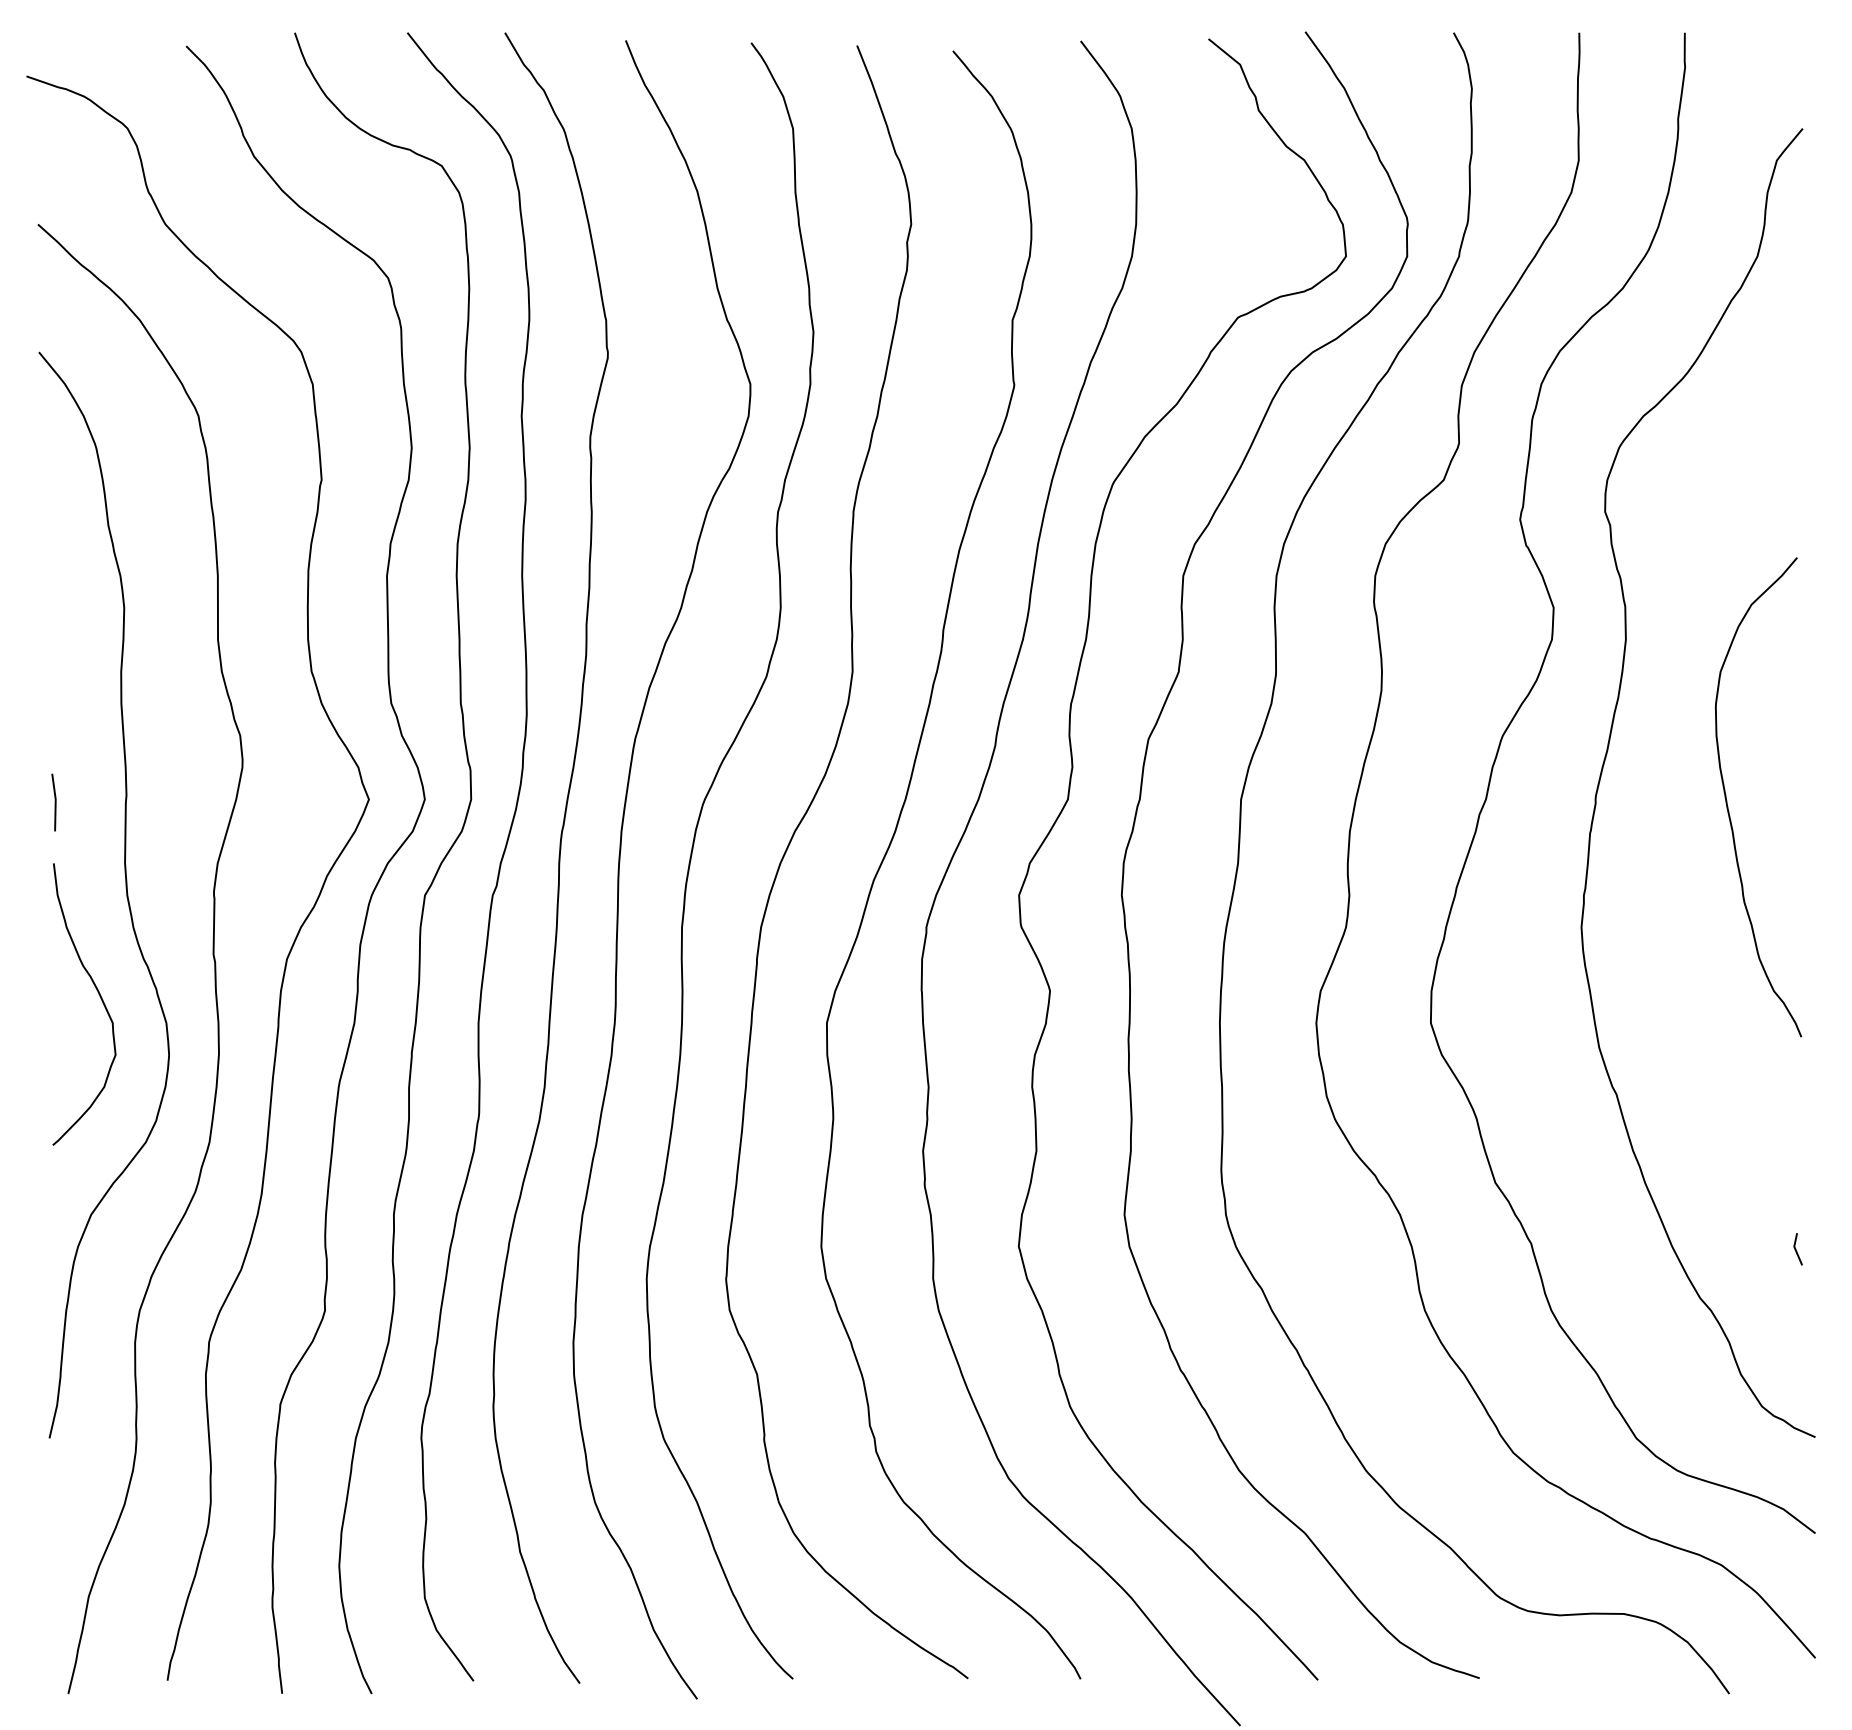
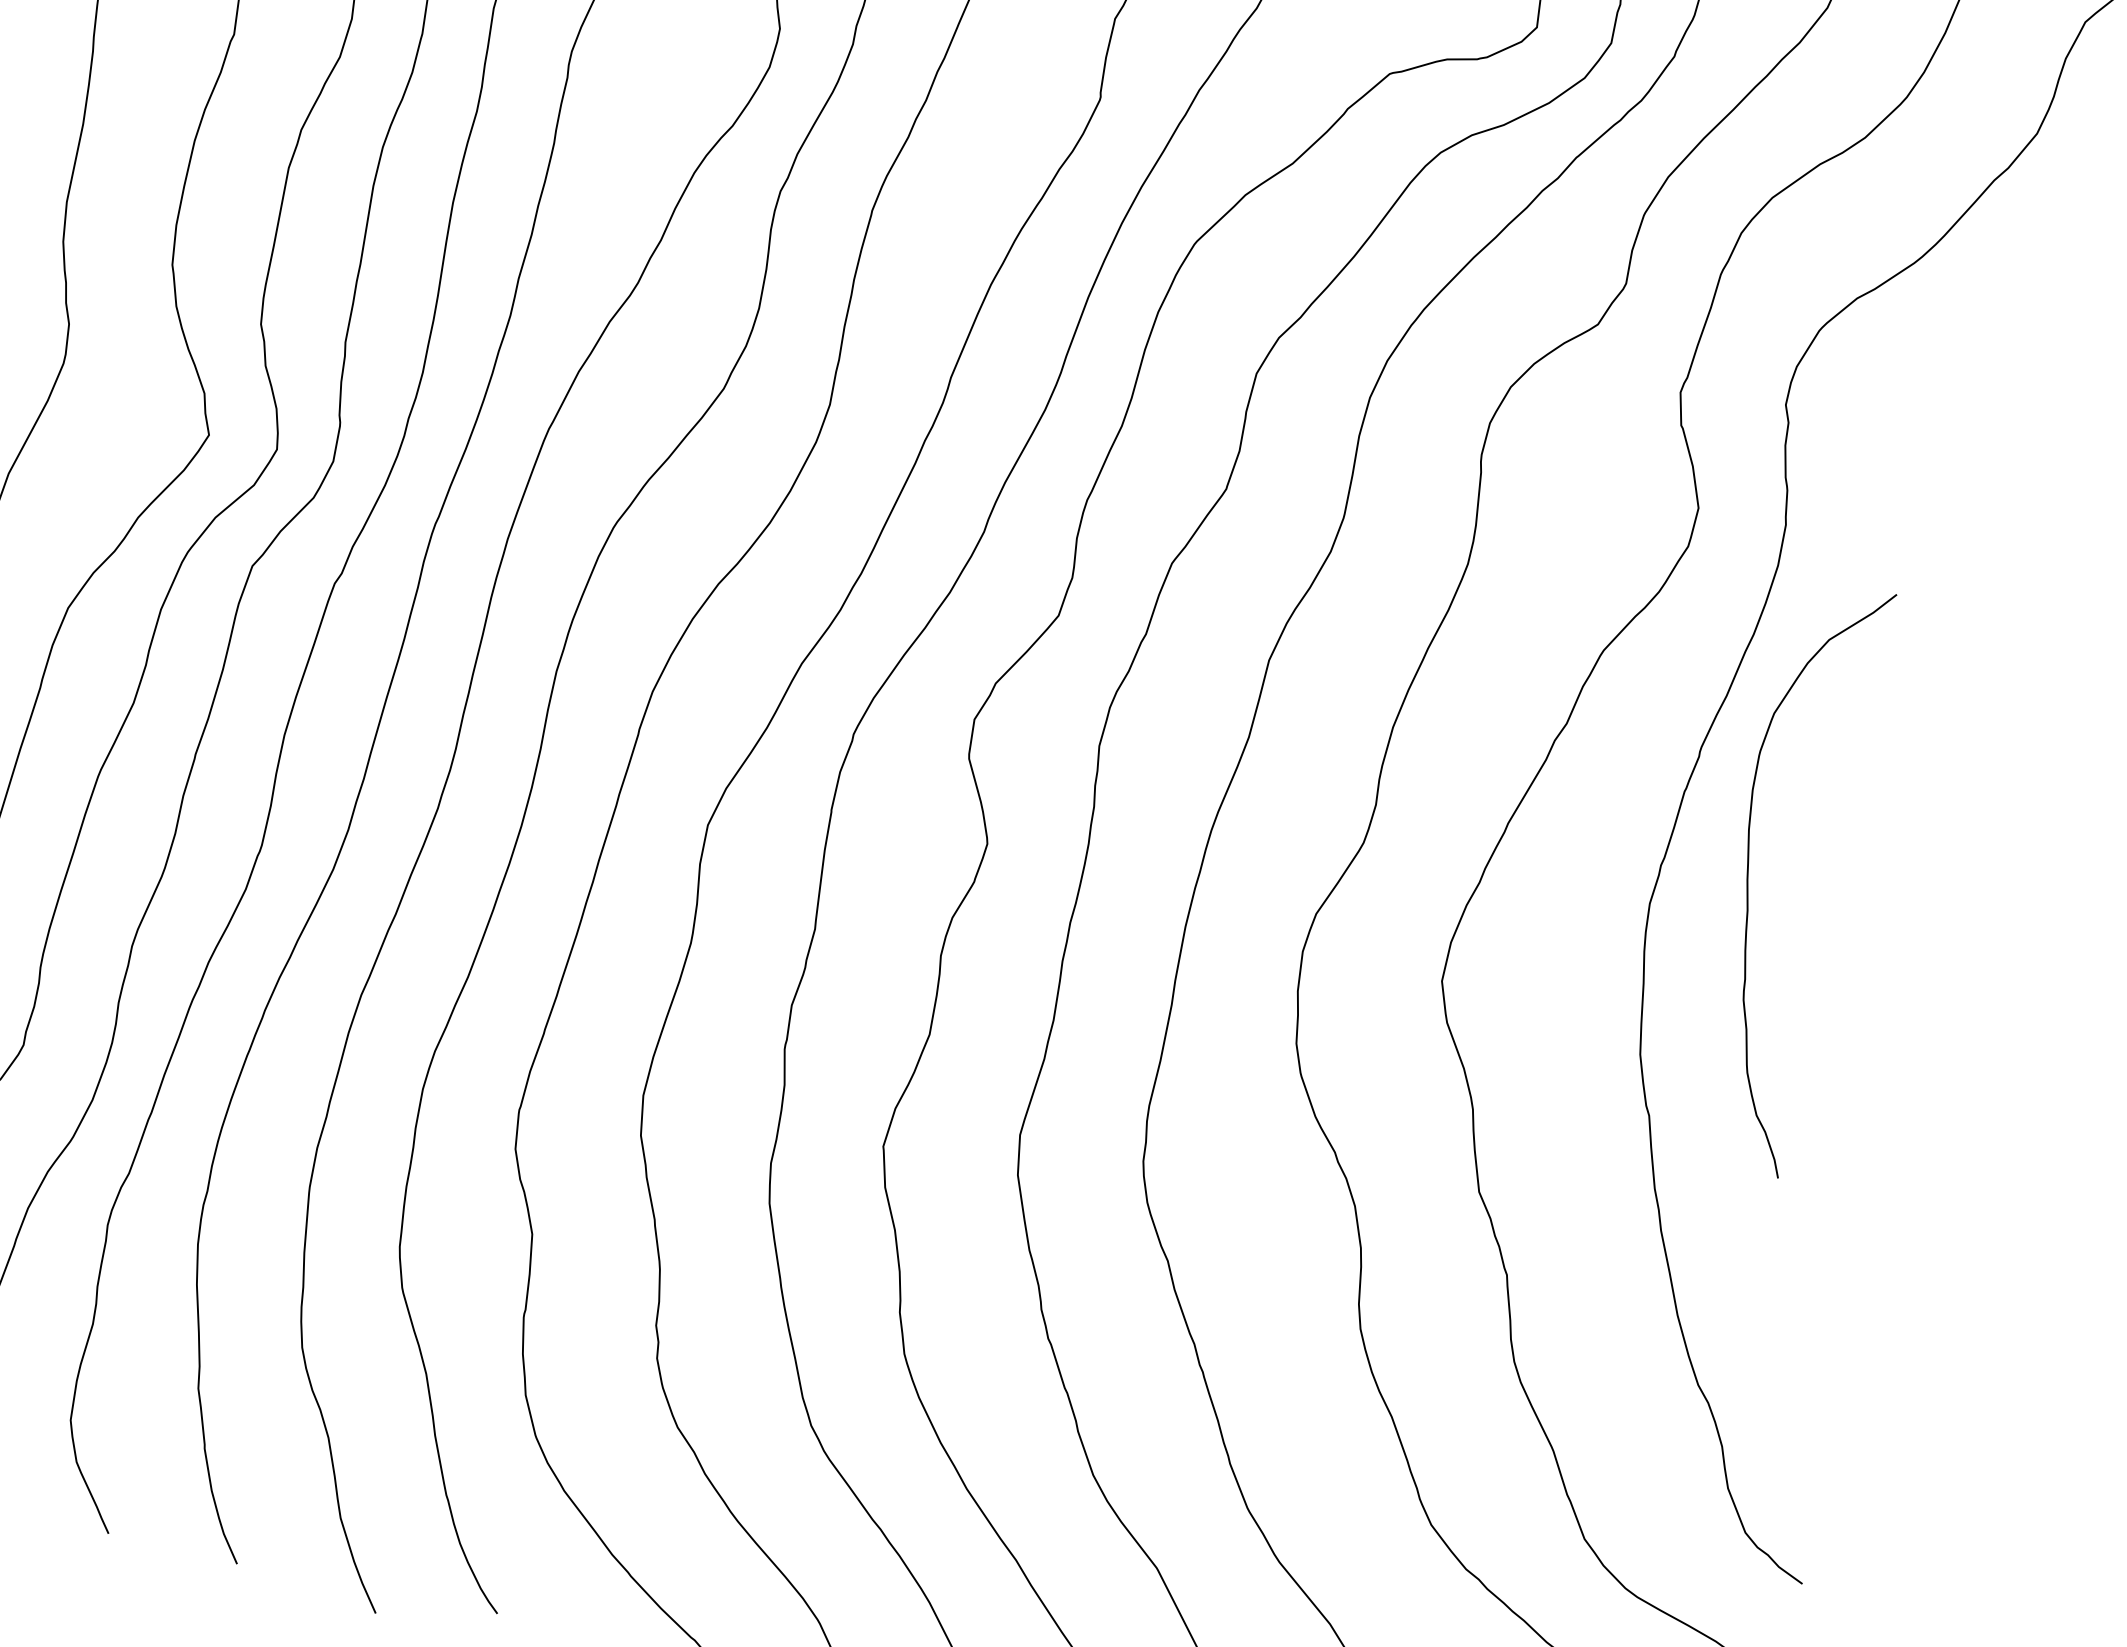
curve: (1727, 800) -> (1749, 871), moved
line: (1796, 1249) -> (1827, 1350), removed

